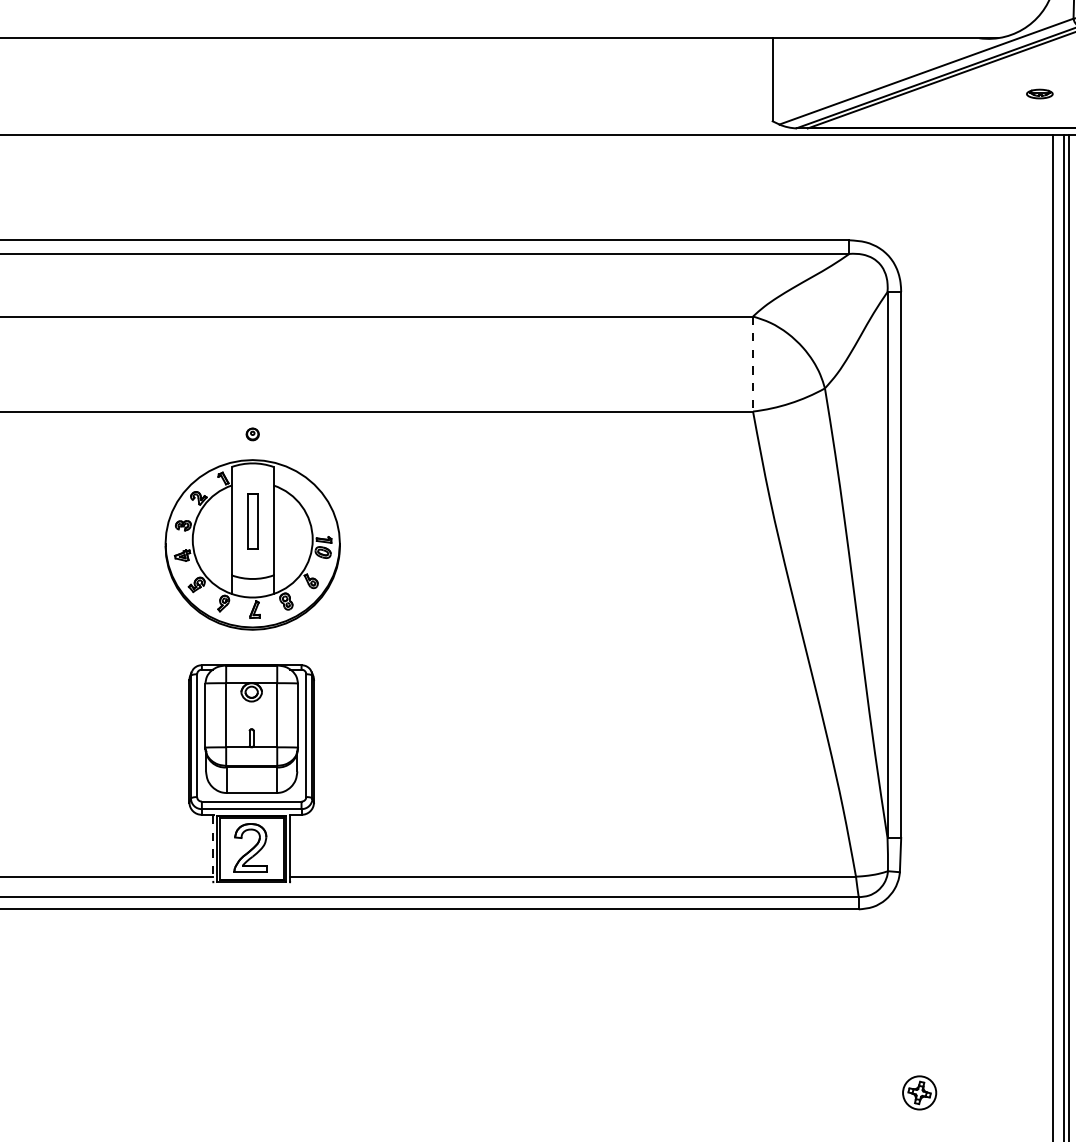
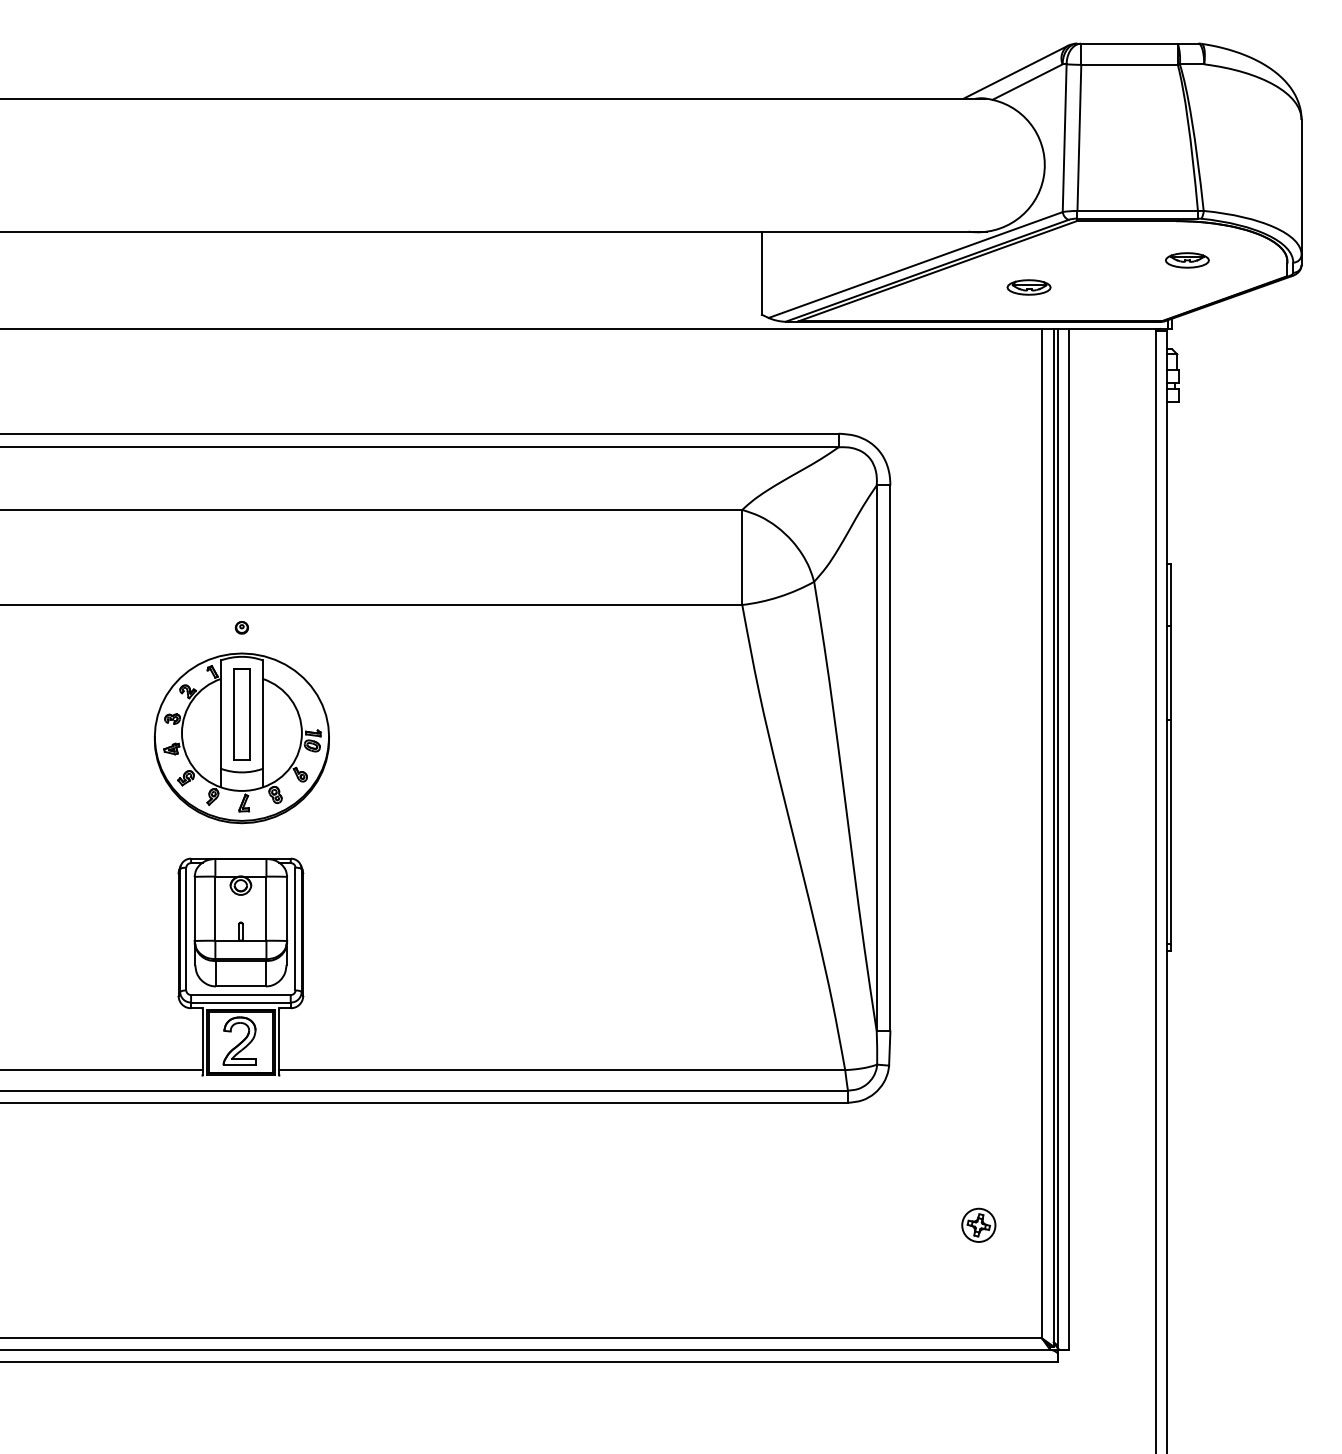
part: (1039, 94) -> (1028, 287), size x1.67
line: (753, 364) -> (742, 557), dashed -> solid
part: (252, 521) -> (241, 714), size x1.67
line: (213, 849) -> (202, 1042), dashed -> solid
part: (919, 1092) -> (978, 1224), moved

